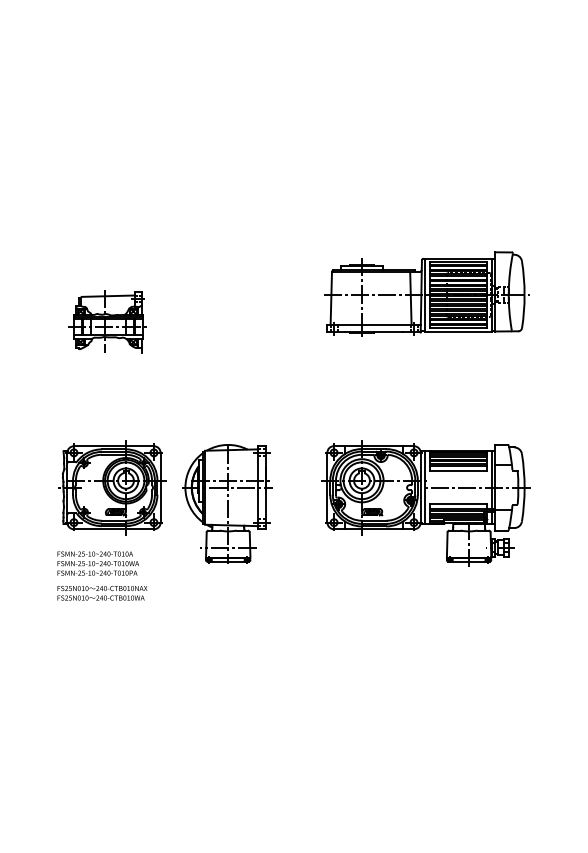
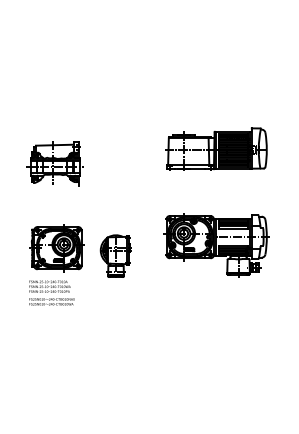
part: (107, 323) -> (54, 164), size x1.4
part: (227, 502) -> (115, 255), size x0.7
part: (425, 504) -> (216, 245), moved

